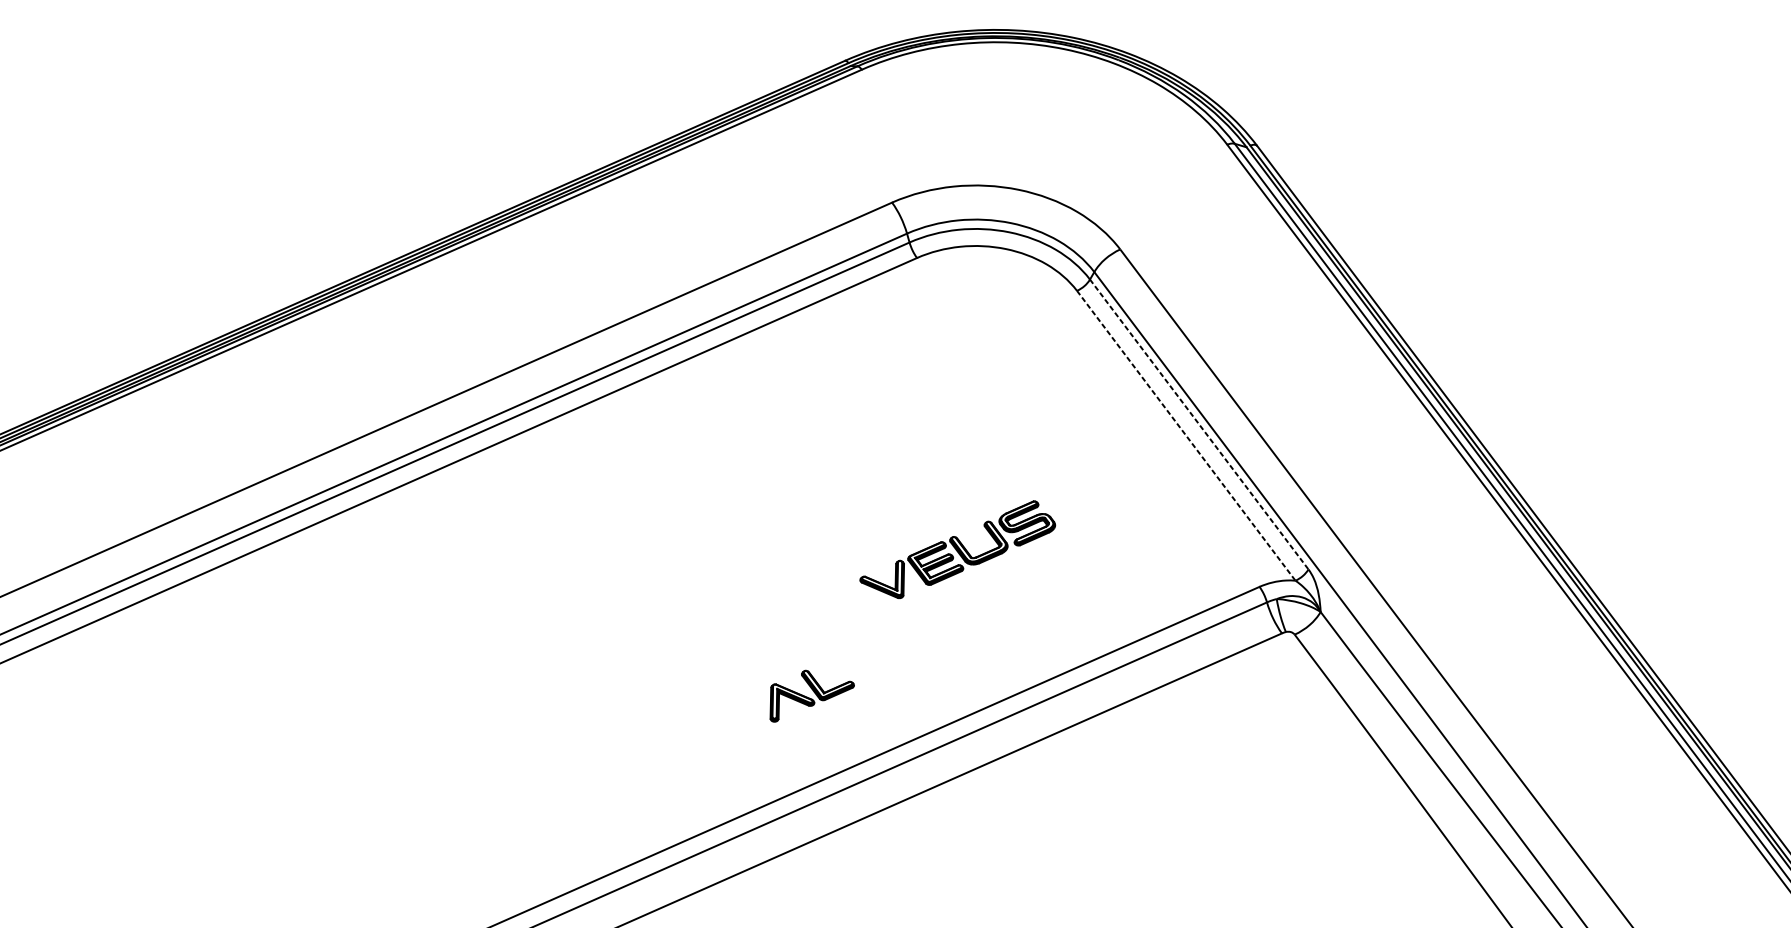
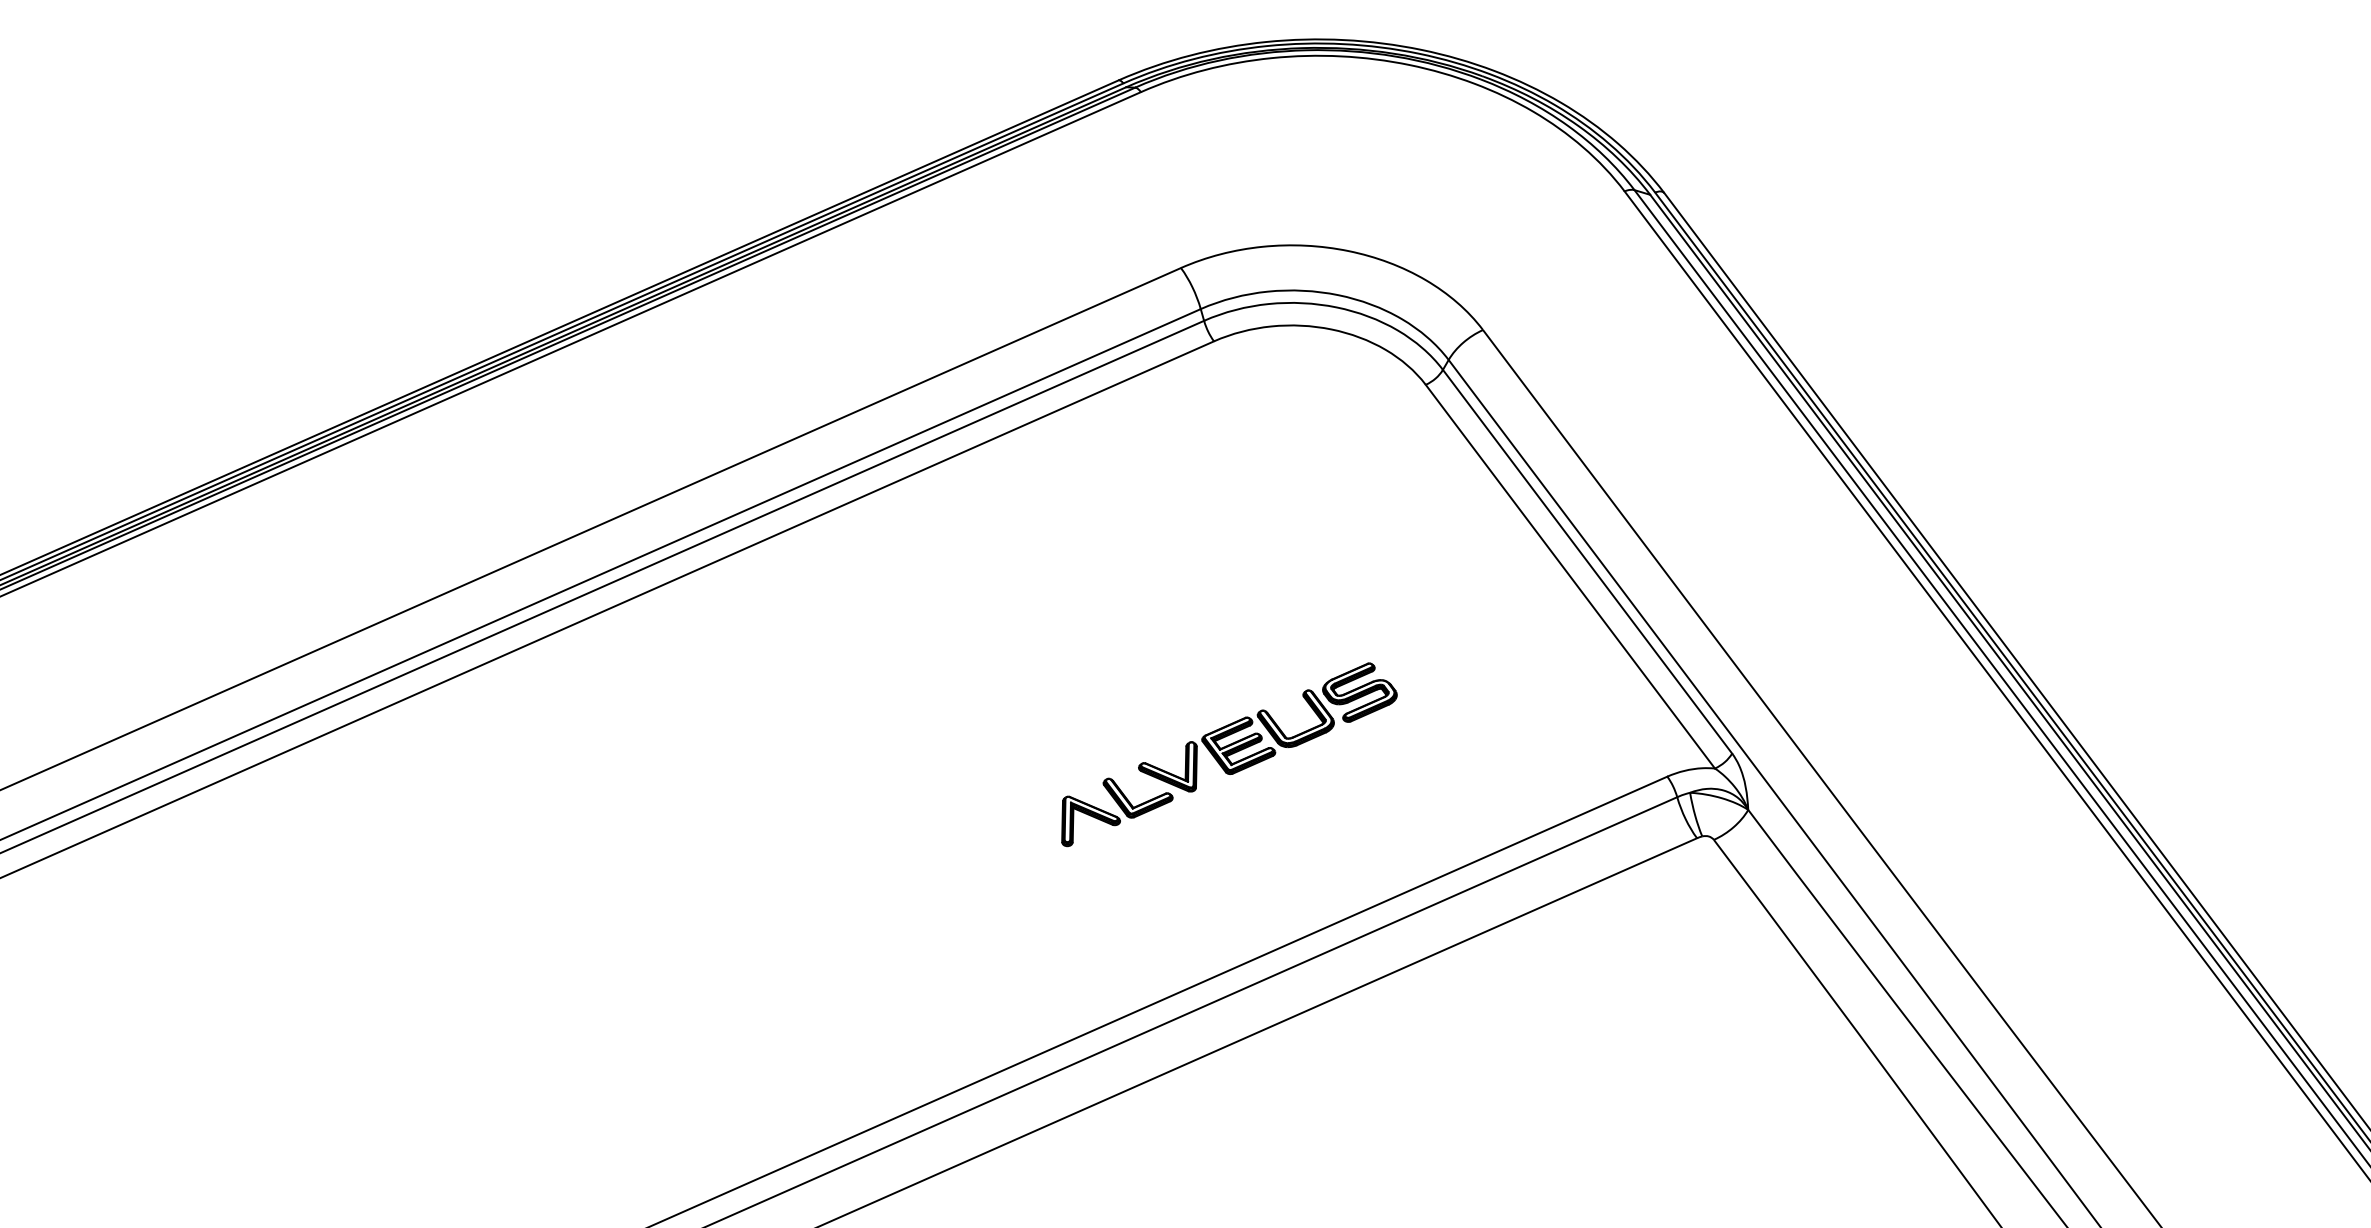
line: (1199, 425) -> (1587, 562), dashed -> solid
line: (1186, 436) -> (1570, 577), dashed -> solid
part: (812, 696) -> (1117, 812), moved

